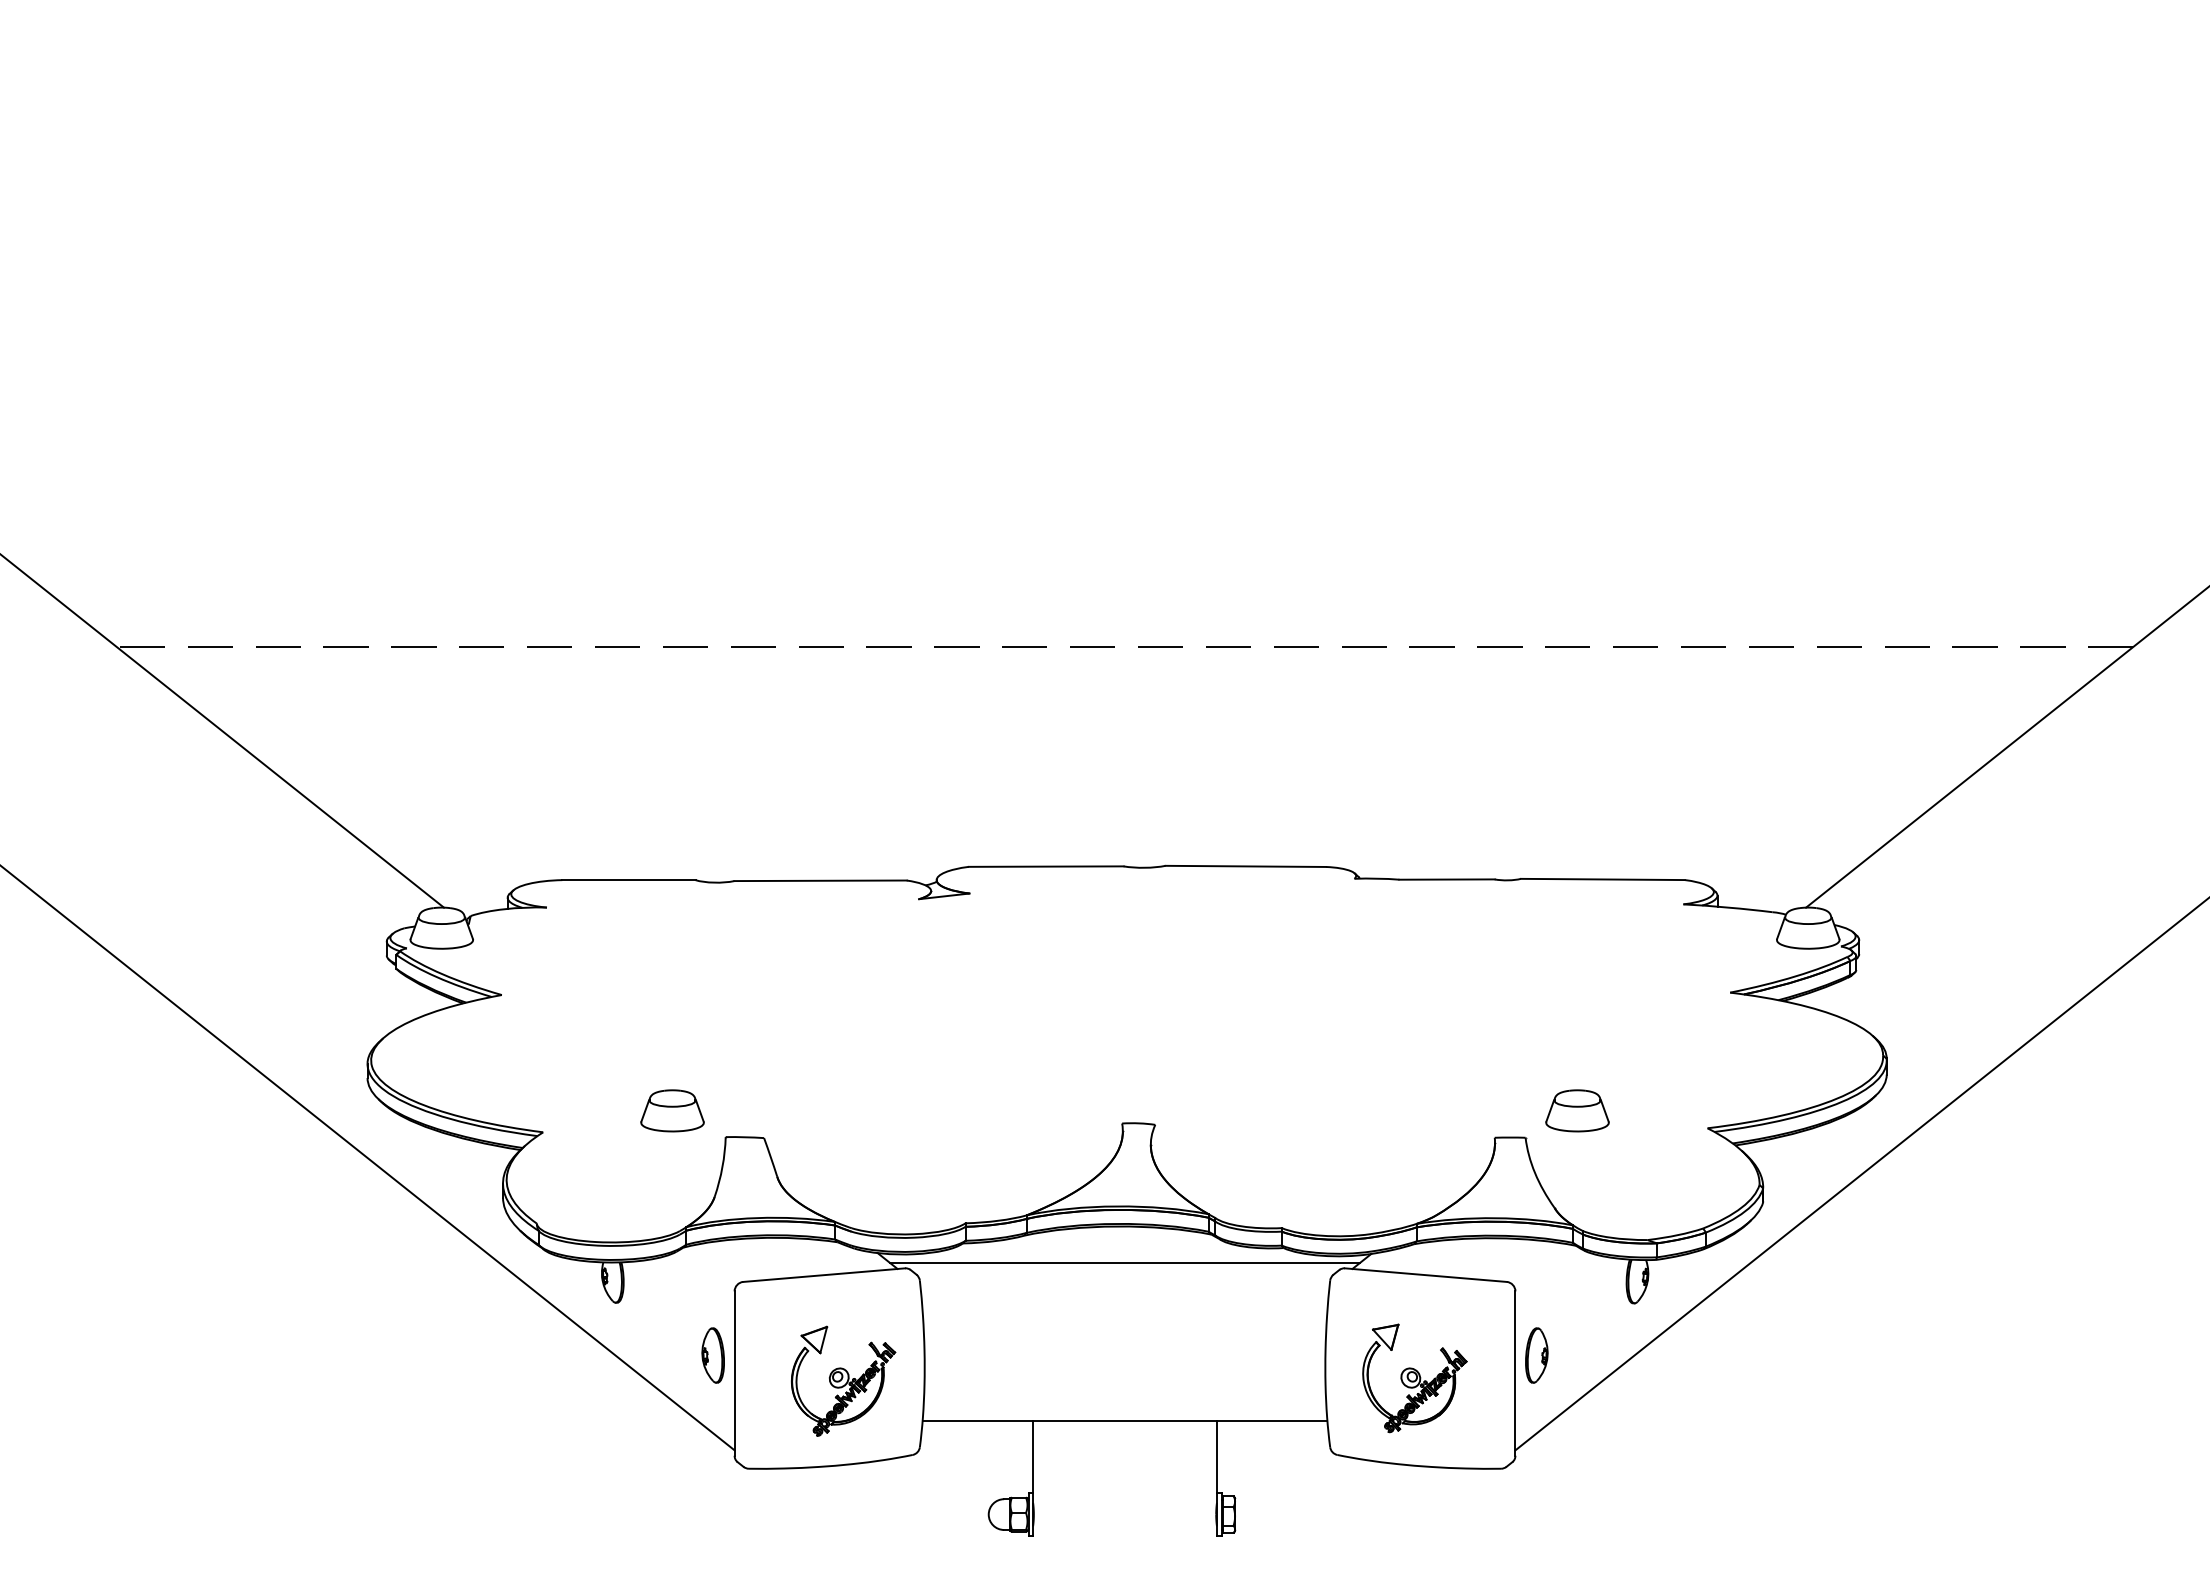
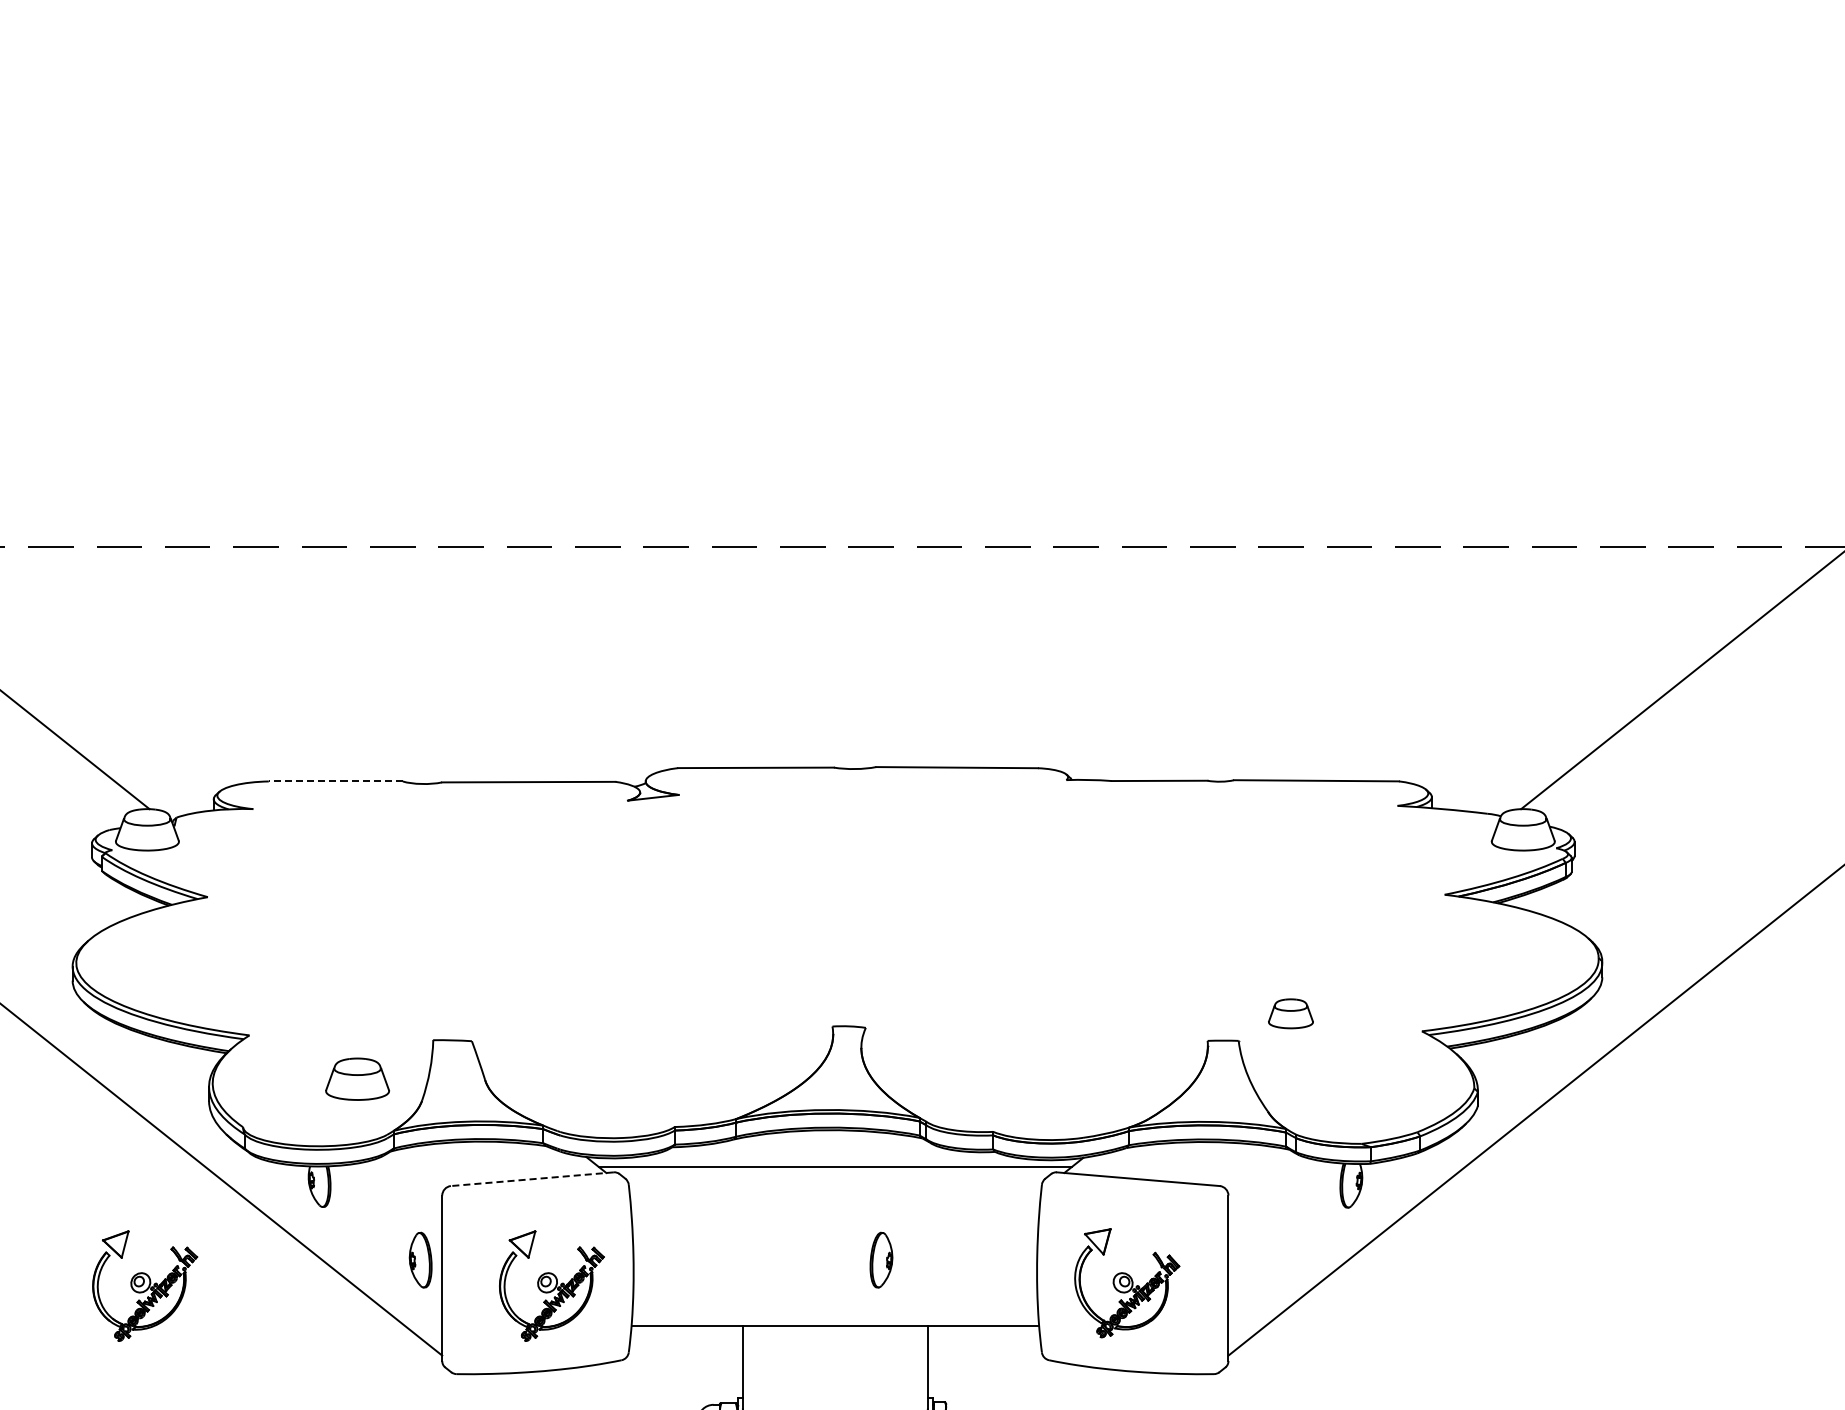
line: (628, 880) -> (335, 781), solid -> dashed
part: (672, 1110) -> (357, 1078), moved
part: (1577, 1110) -> (1290, 1013), size x0.7
line: (823, 1275) -> (531, 1179), solid -> dashed
part: (1536, 1355) -> (881, 1260), moved
part: (439, 1380) -> (145, 1285), added

